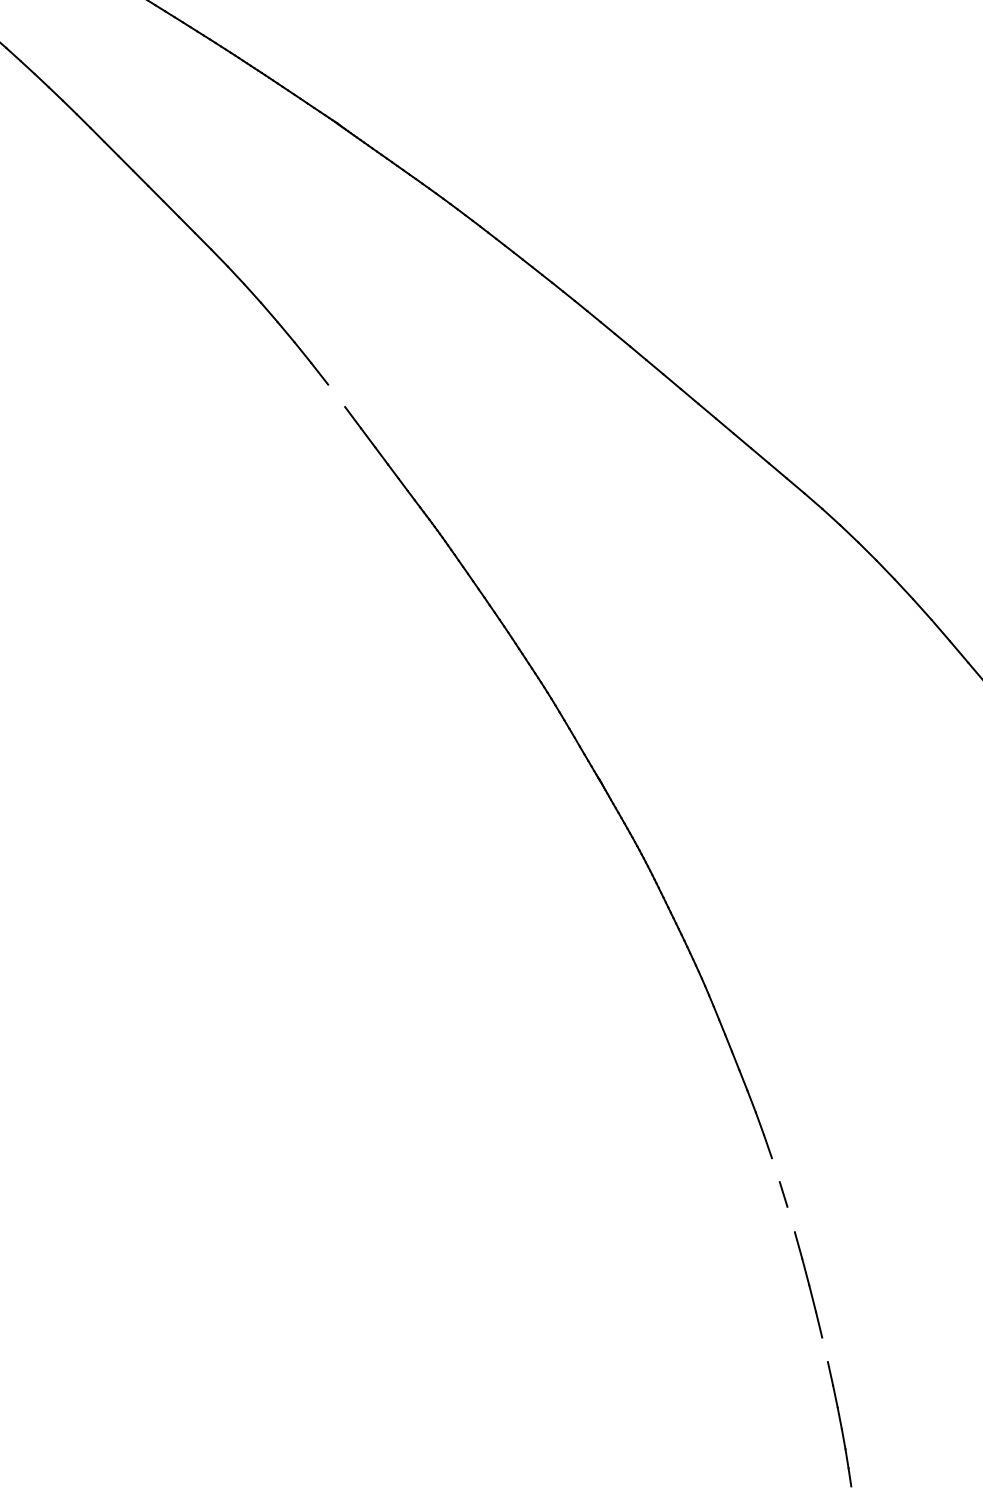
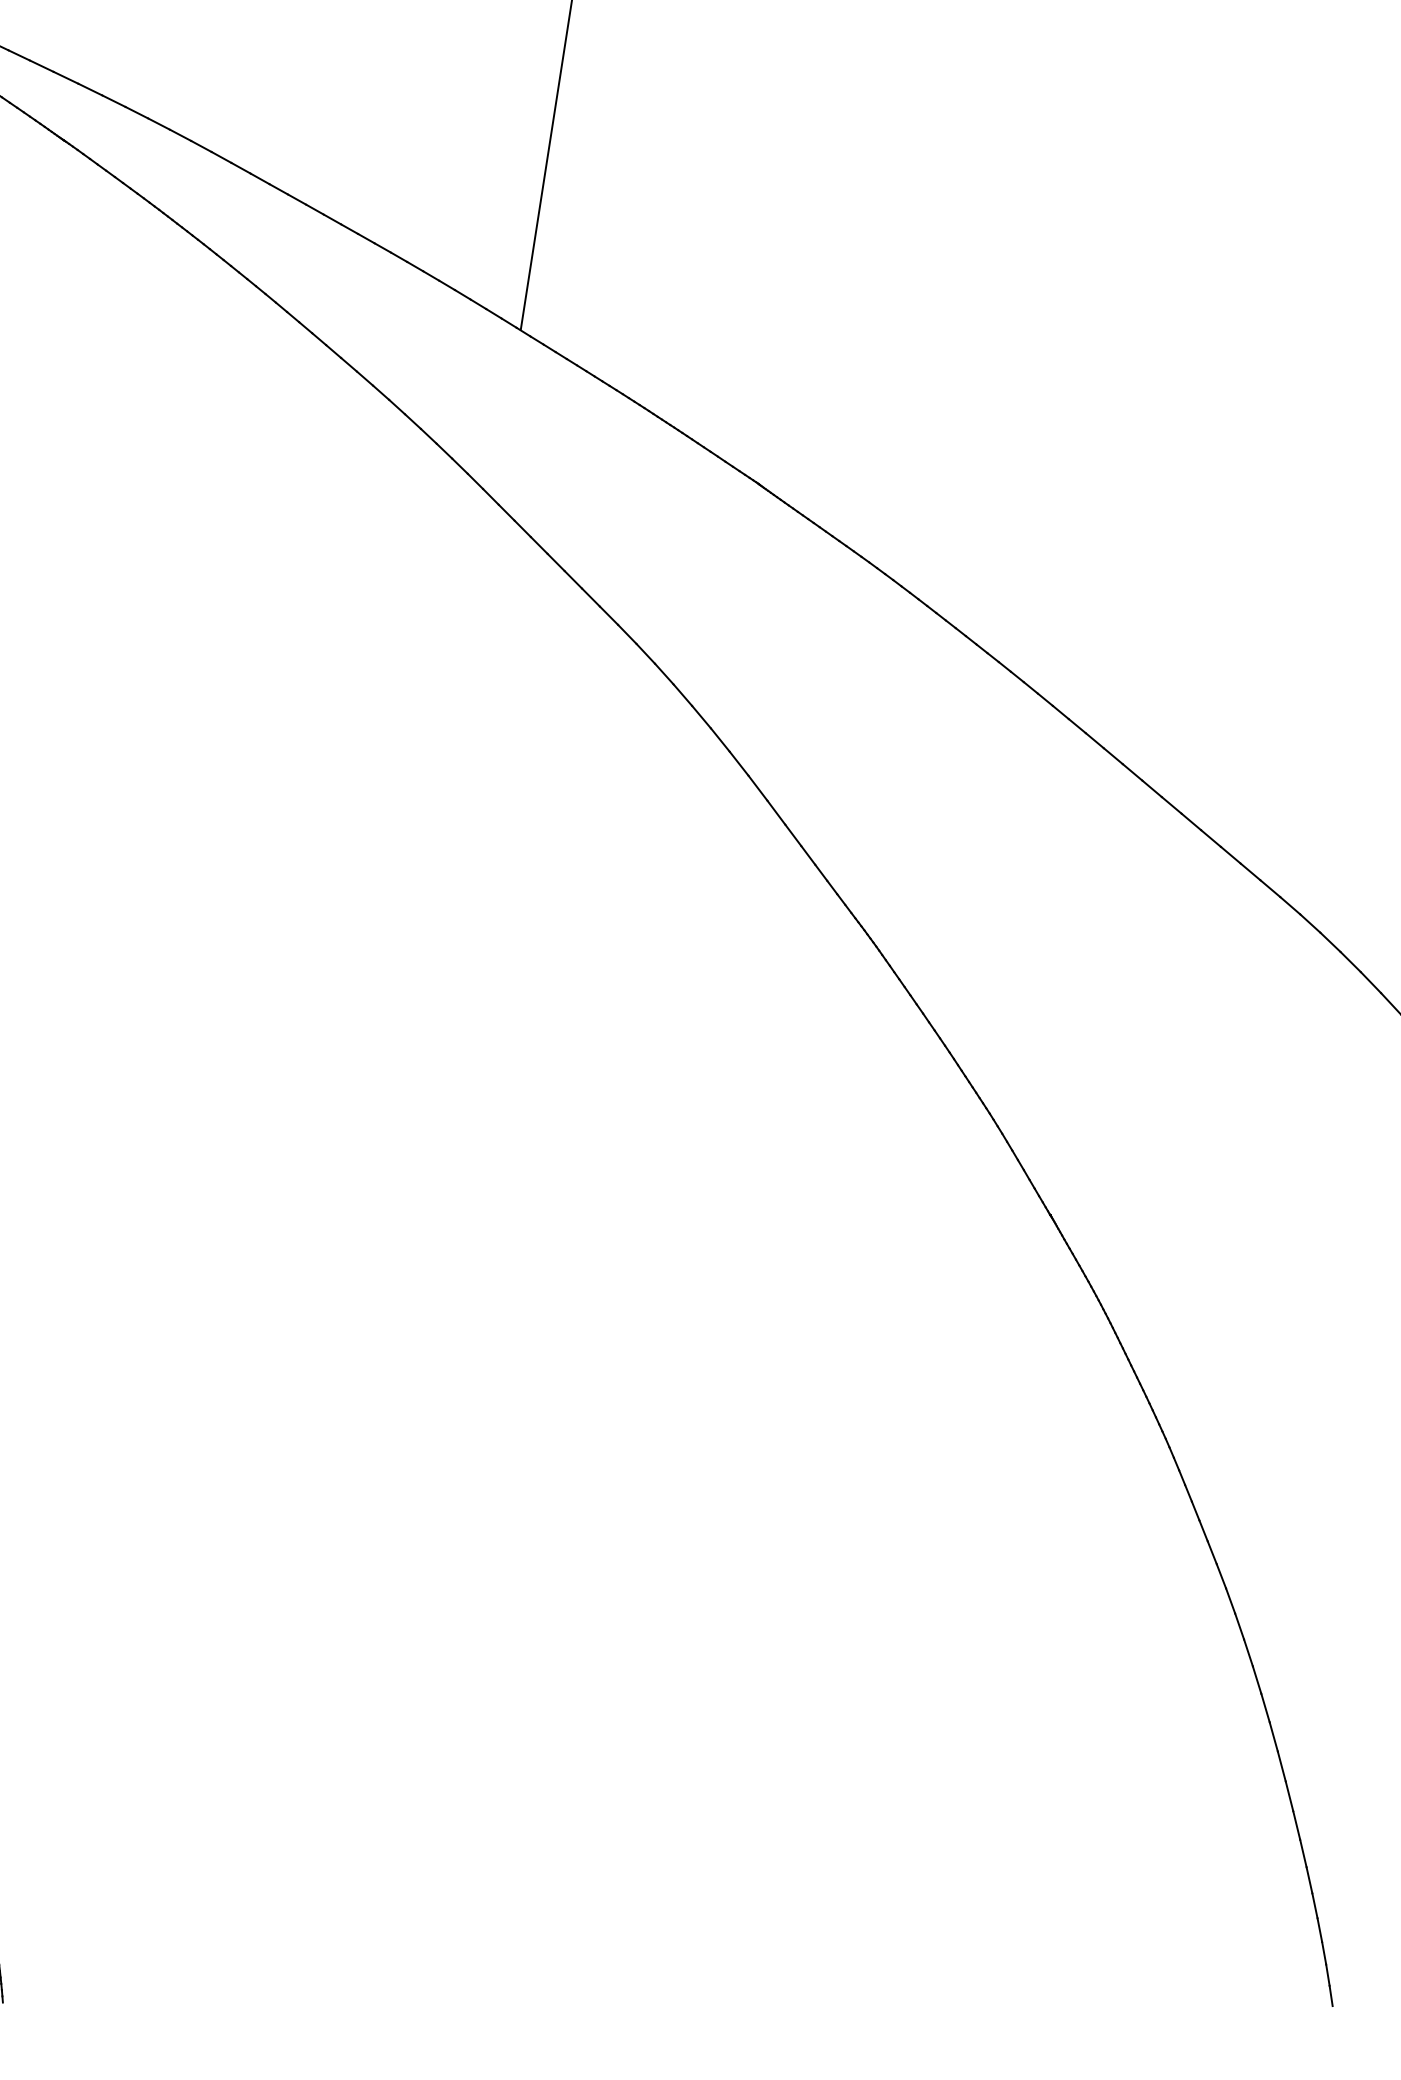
line: (336, 395) -> (757, 787), added
line: (775, 1169) -> (1248, 1652), added
line: (791, 1219) -> (1265, 1707), added
line: (825, 1349) -> (1303, 1853), added

